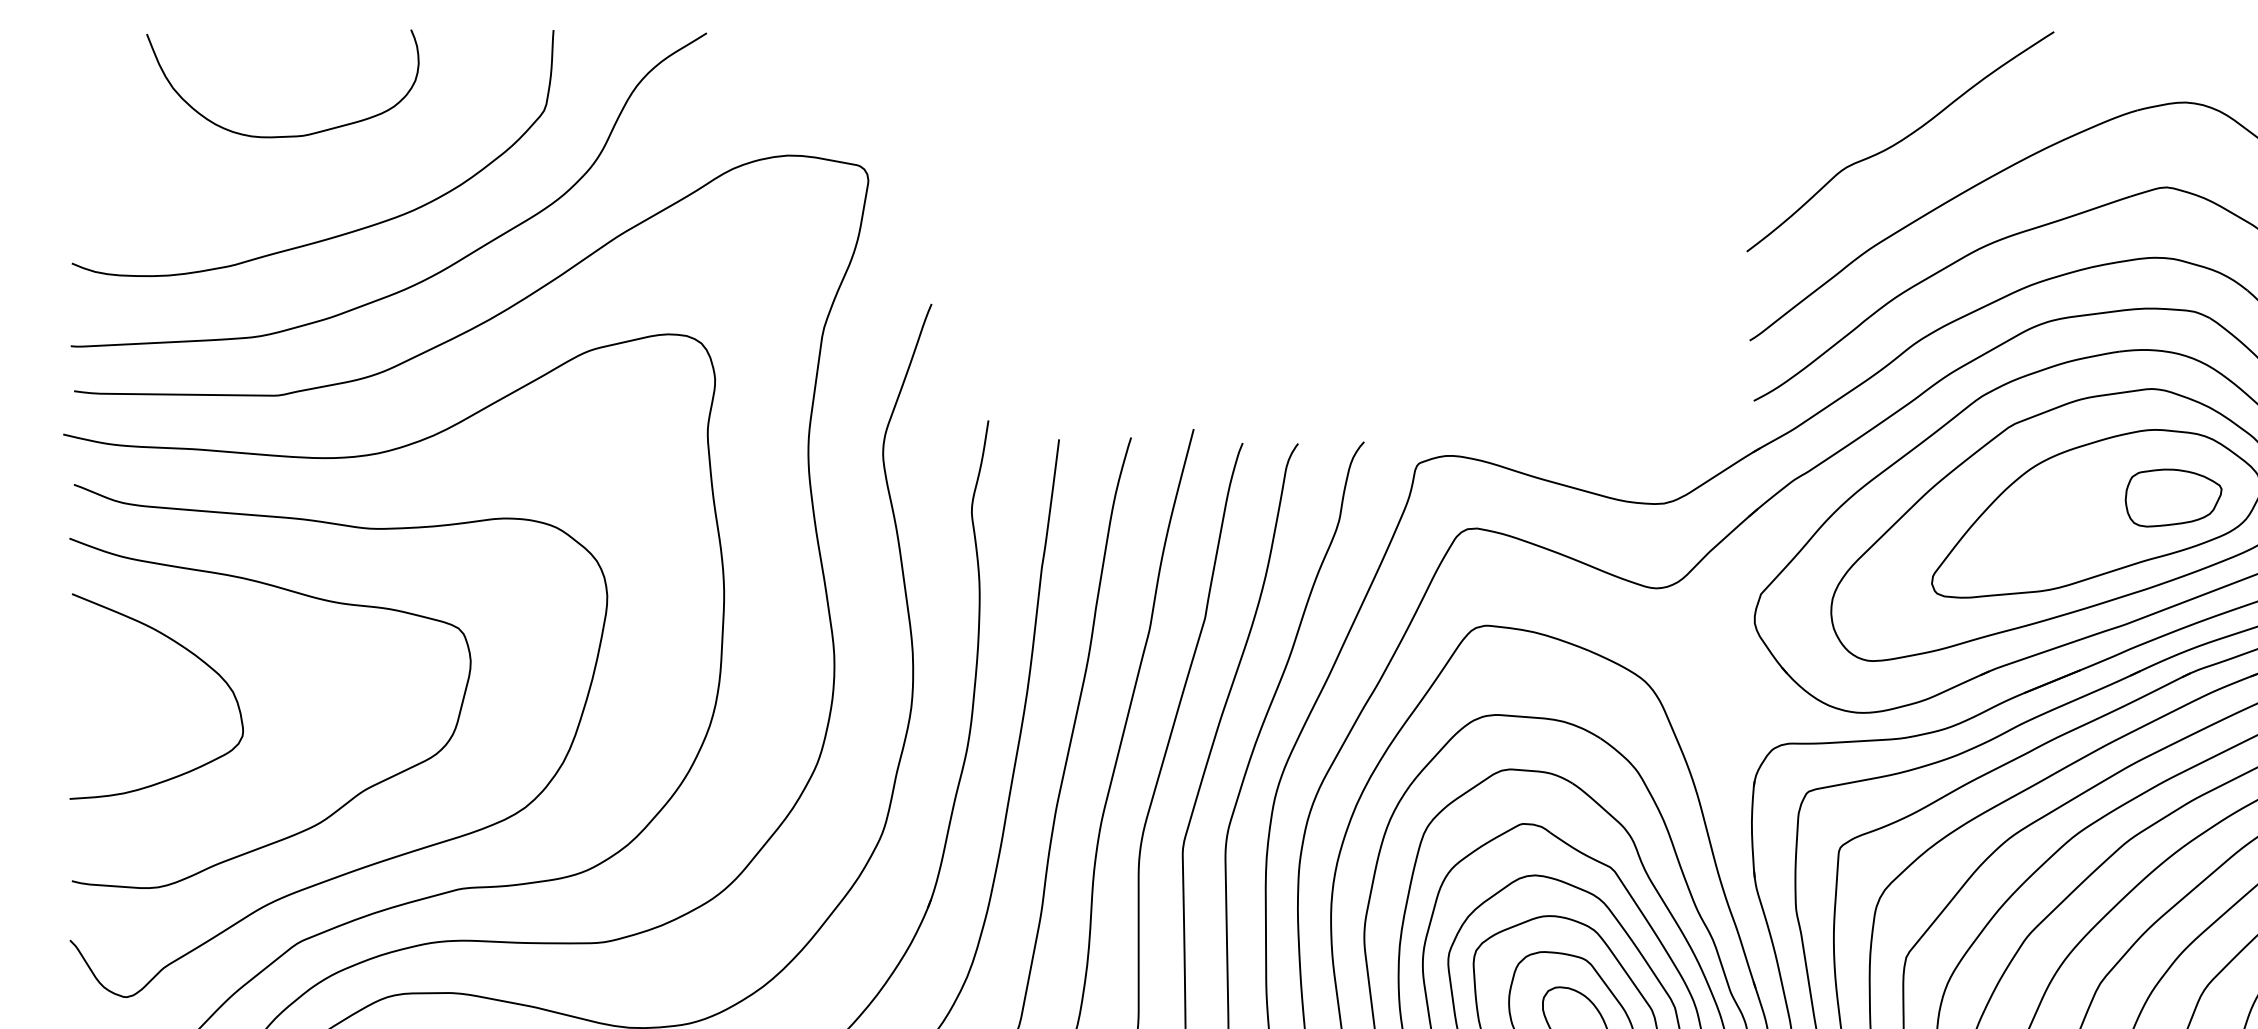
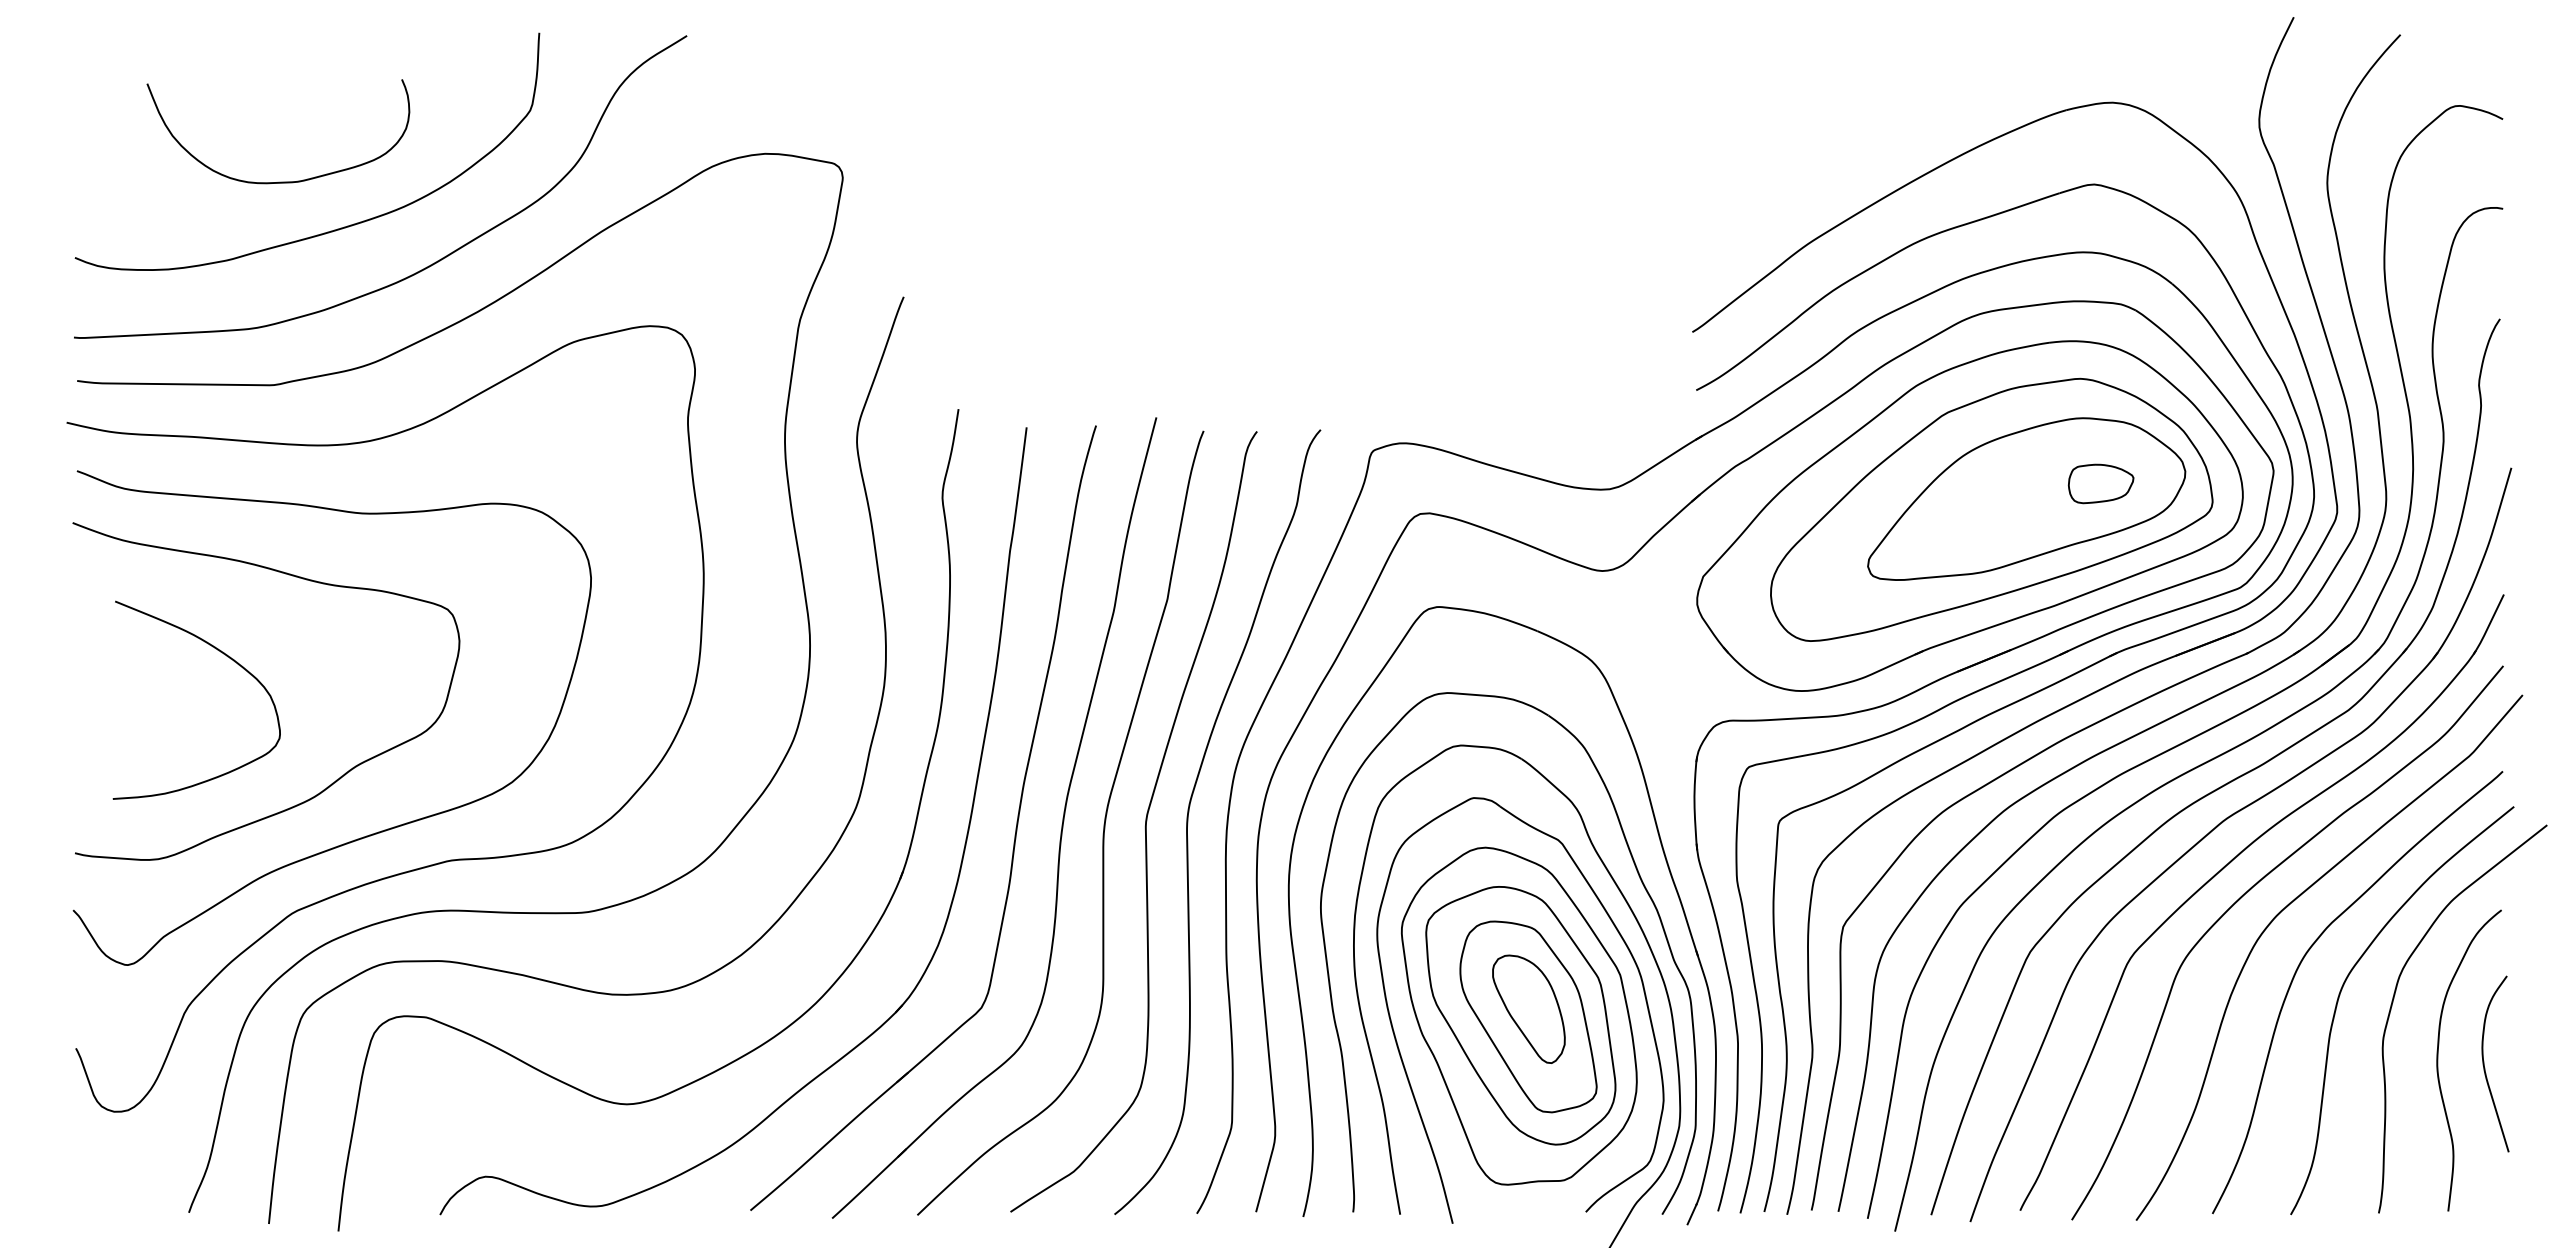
curve: (282, 135) -> (278, 181), moved
curve: (1900, 141) -> (1837, 140), removed
part: (2174, 497) -> (2101, 483), size x0.7
curve: (188, 652) -> (227, 657), moved

